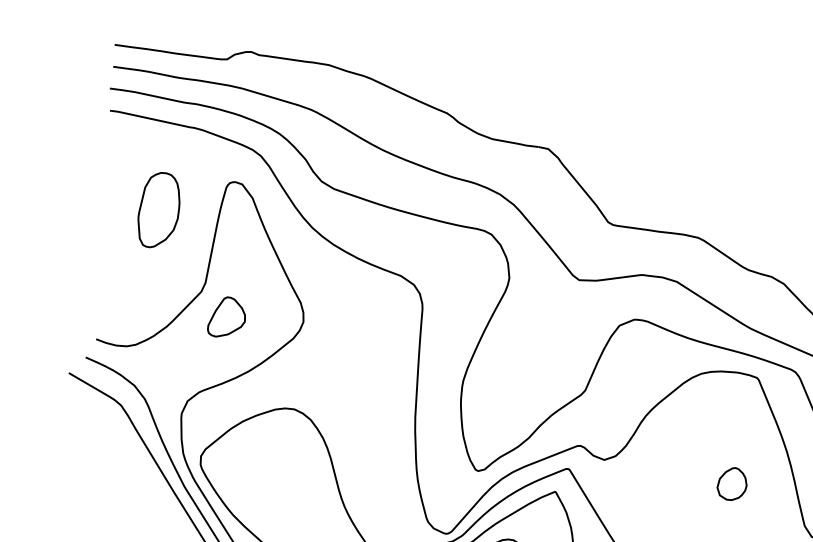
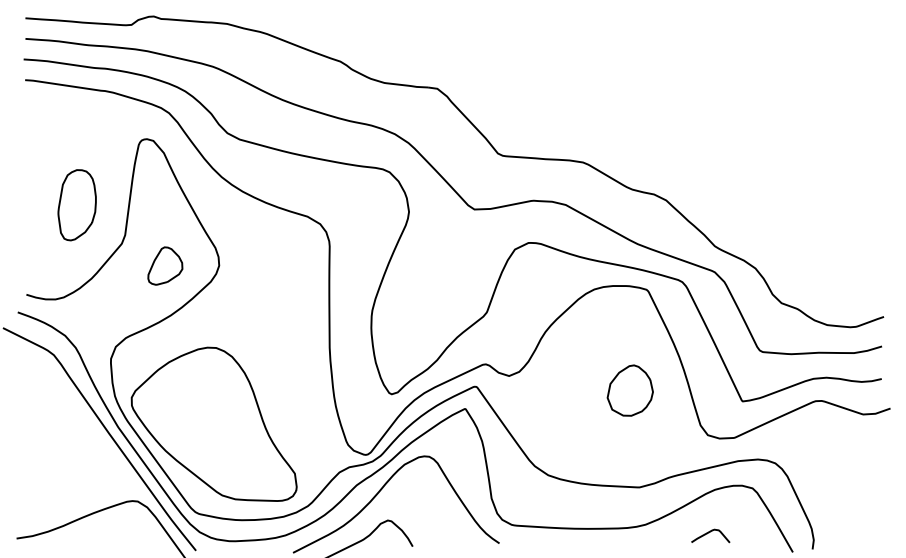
part: (158, 210) -> (76, 205), moved
part: (227, 316) -> (165, 265), moved
part: (731, 483) -> (629, 390), size x1.67

